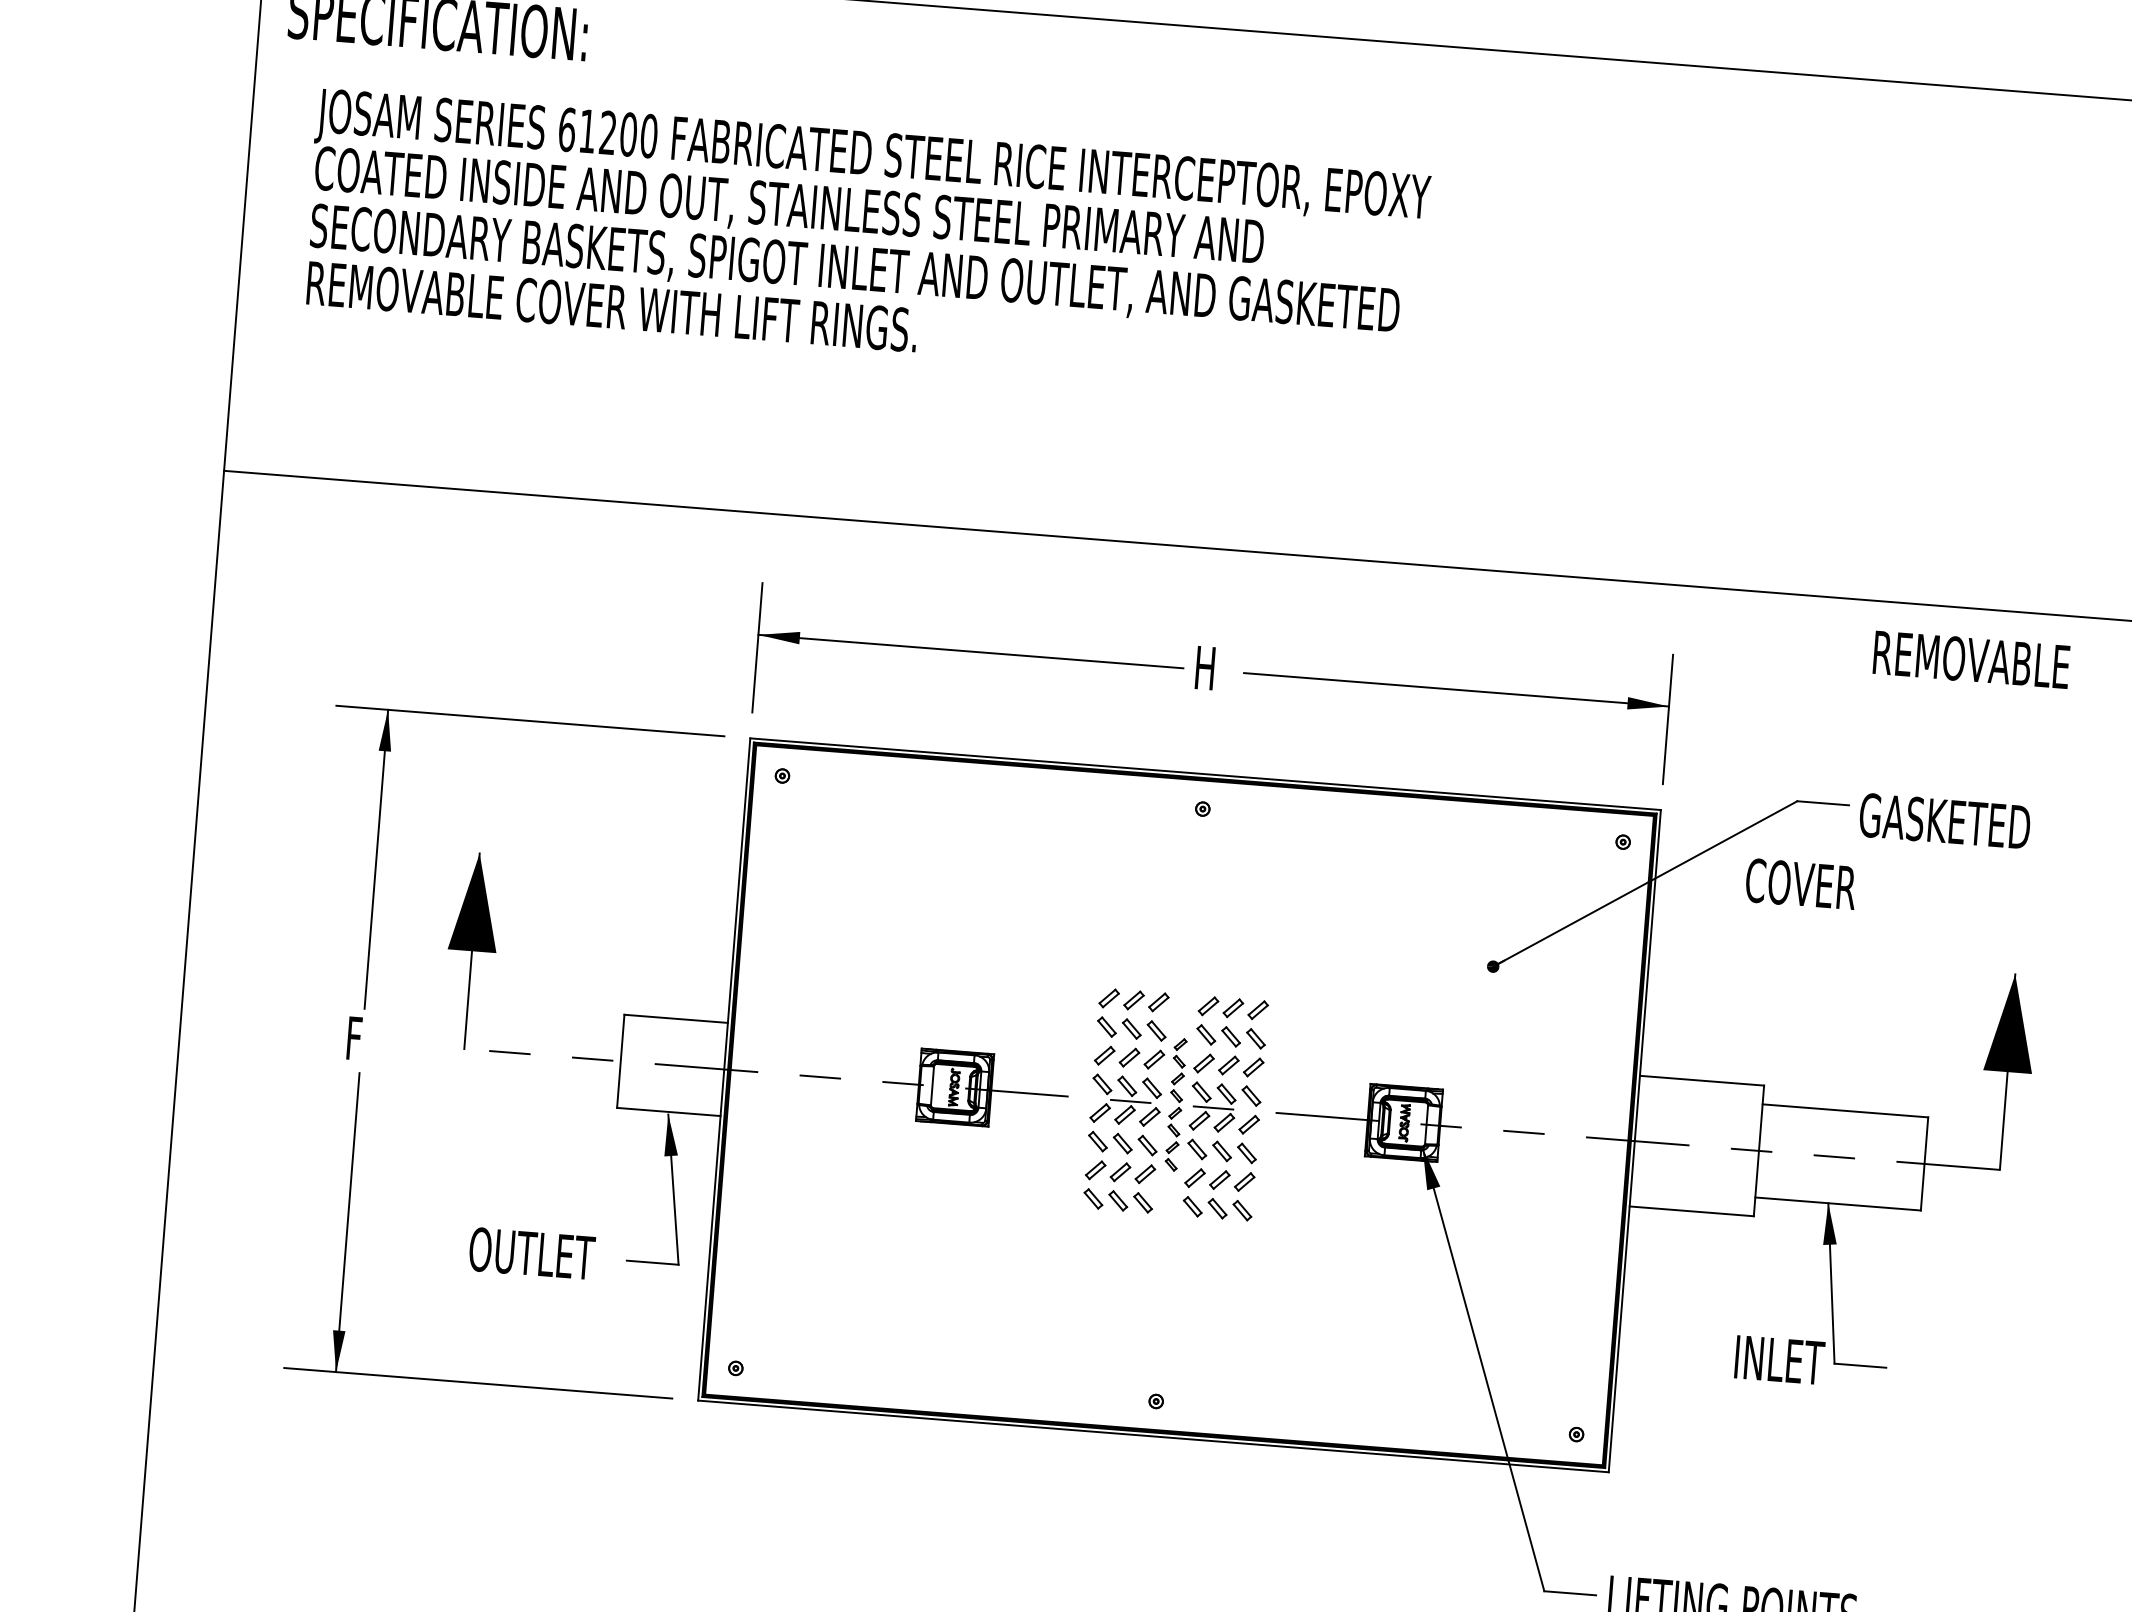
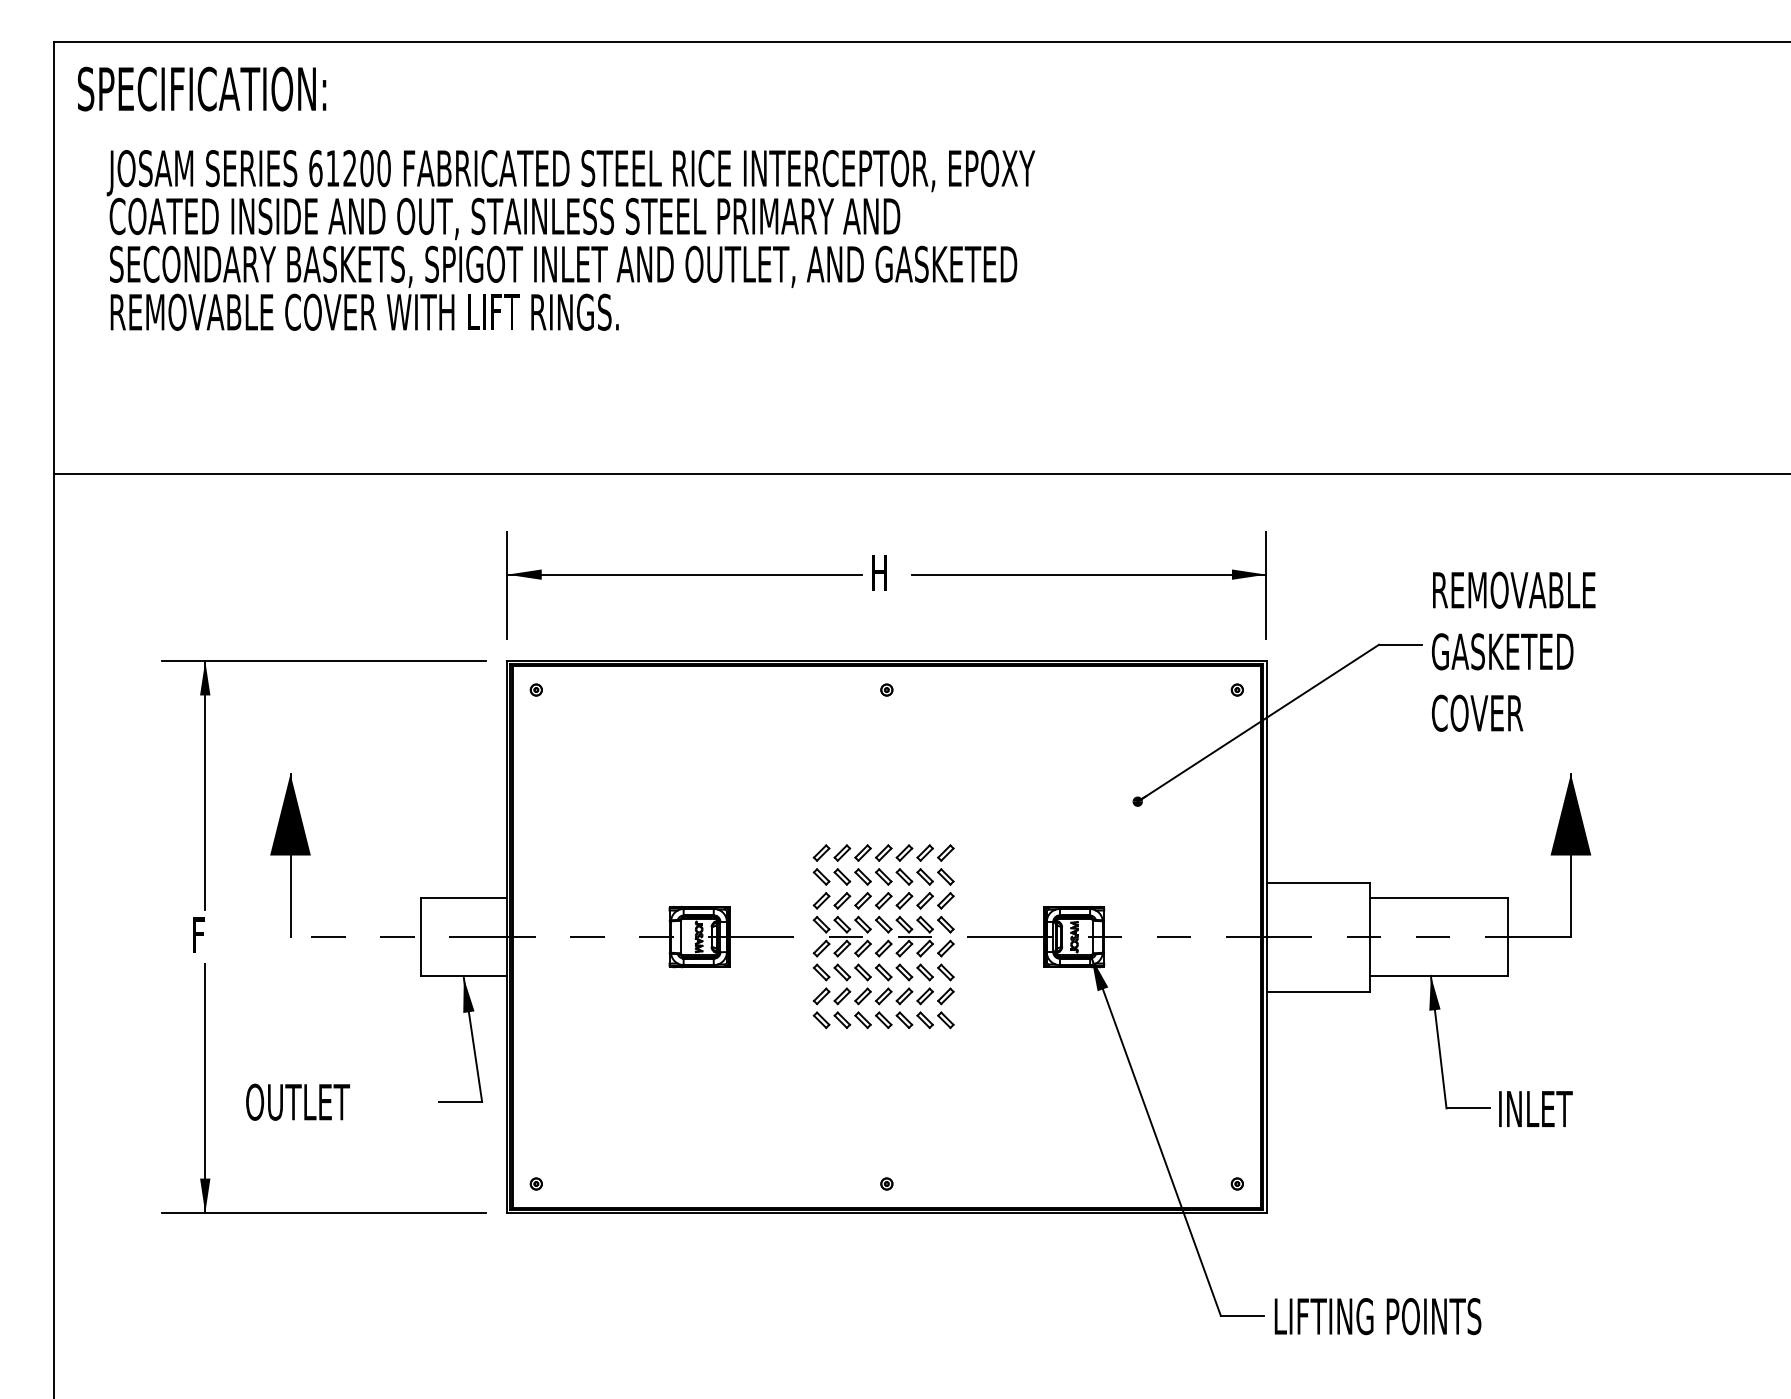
text: (1972, 658) -> (1514, 589), moved
text: (1801, 883) -> (1477, 712), moved
part: (1175, 1104) -> (883, 936), size x1.67
text: (531, 1252) -> (297, 1101), moved
text: (1779, 1359) -> (1535, 1108), moved

